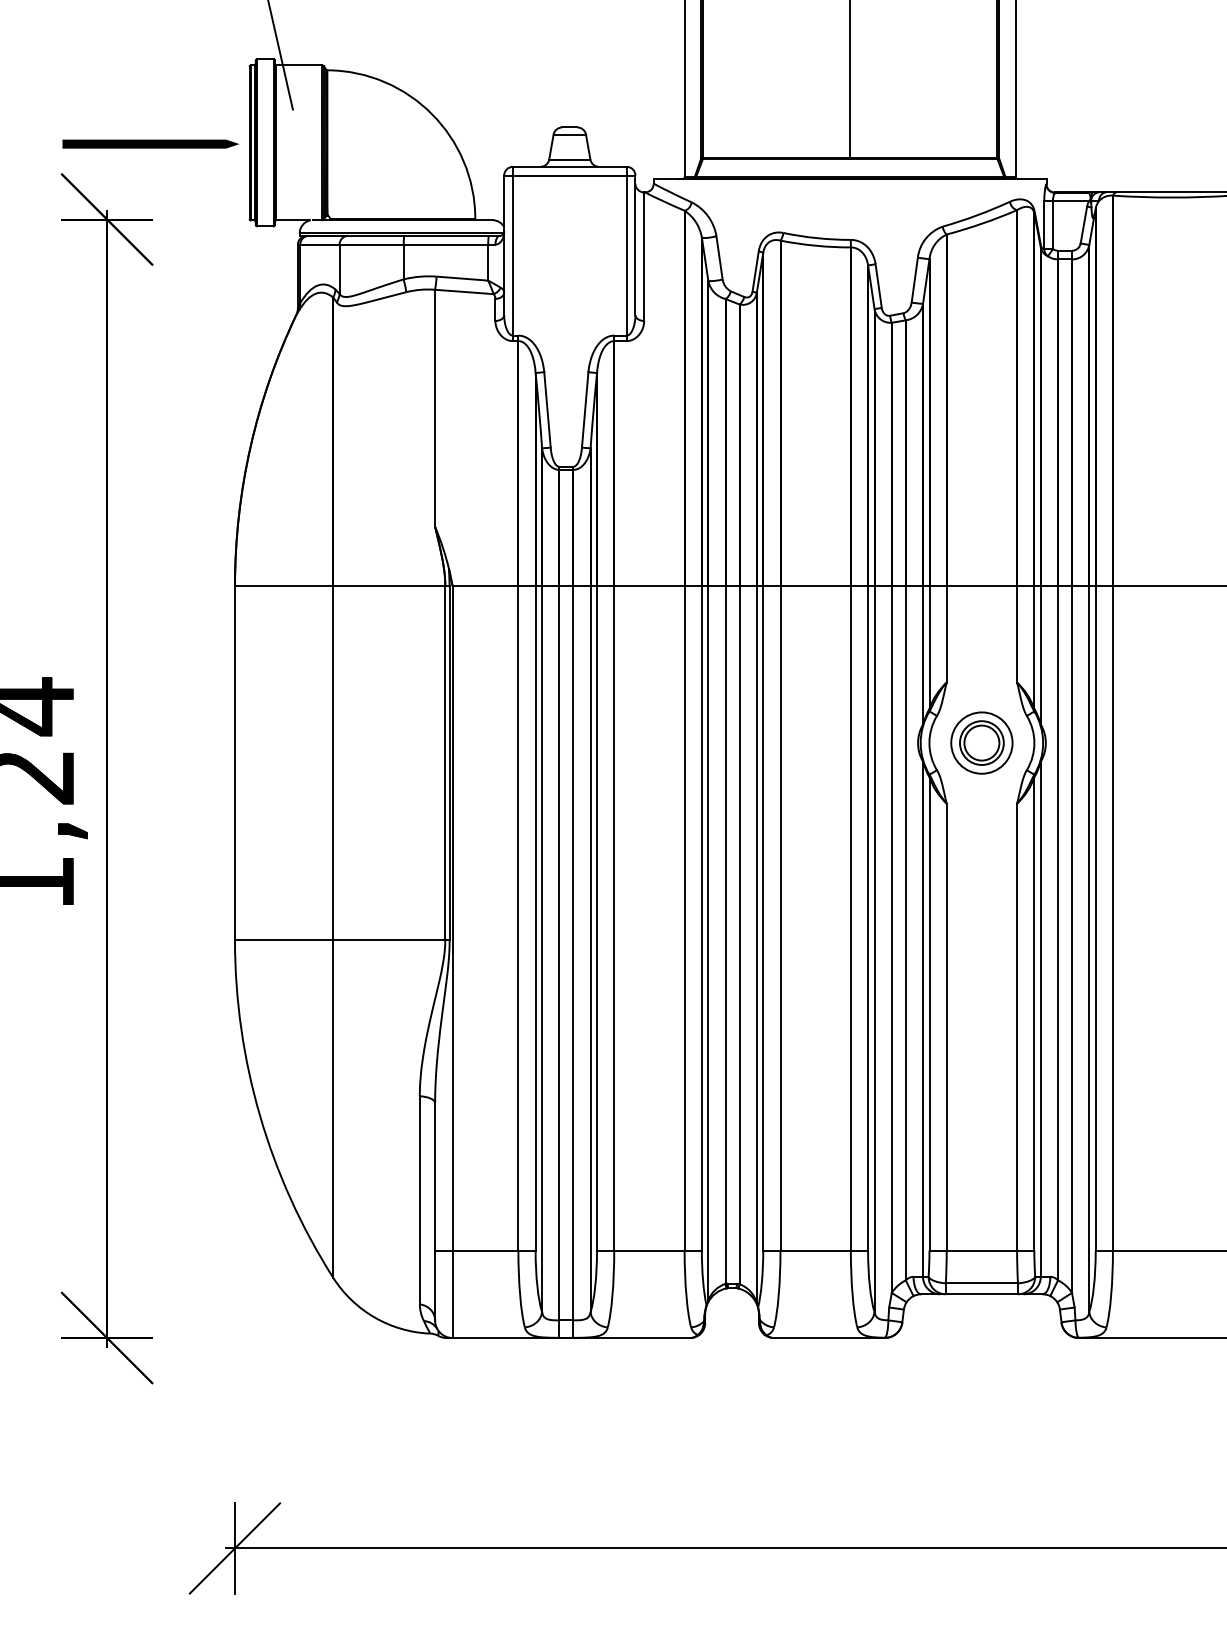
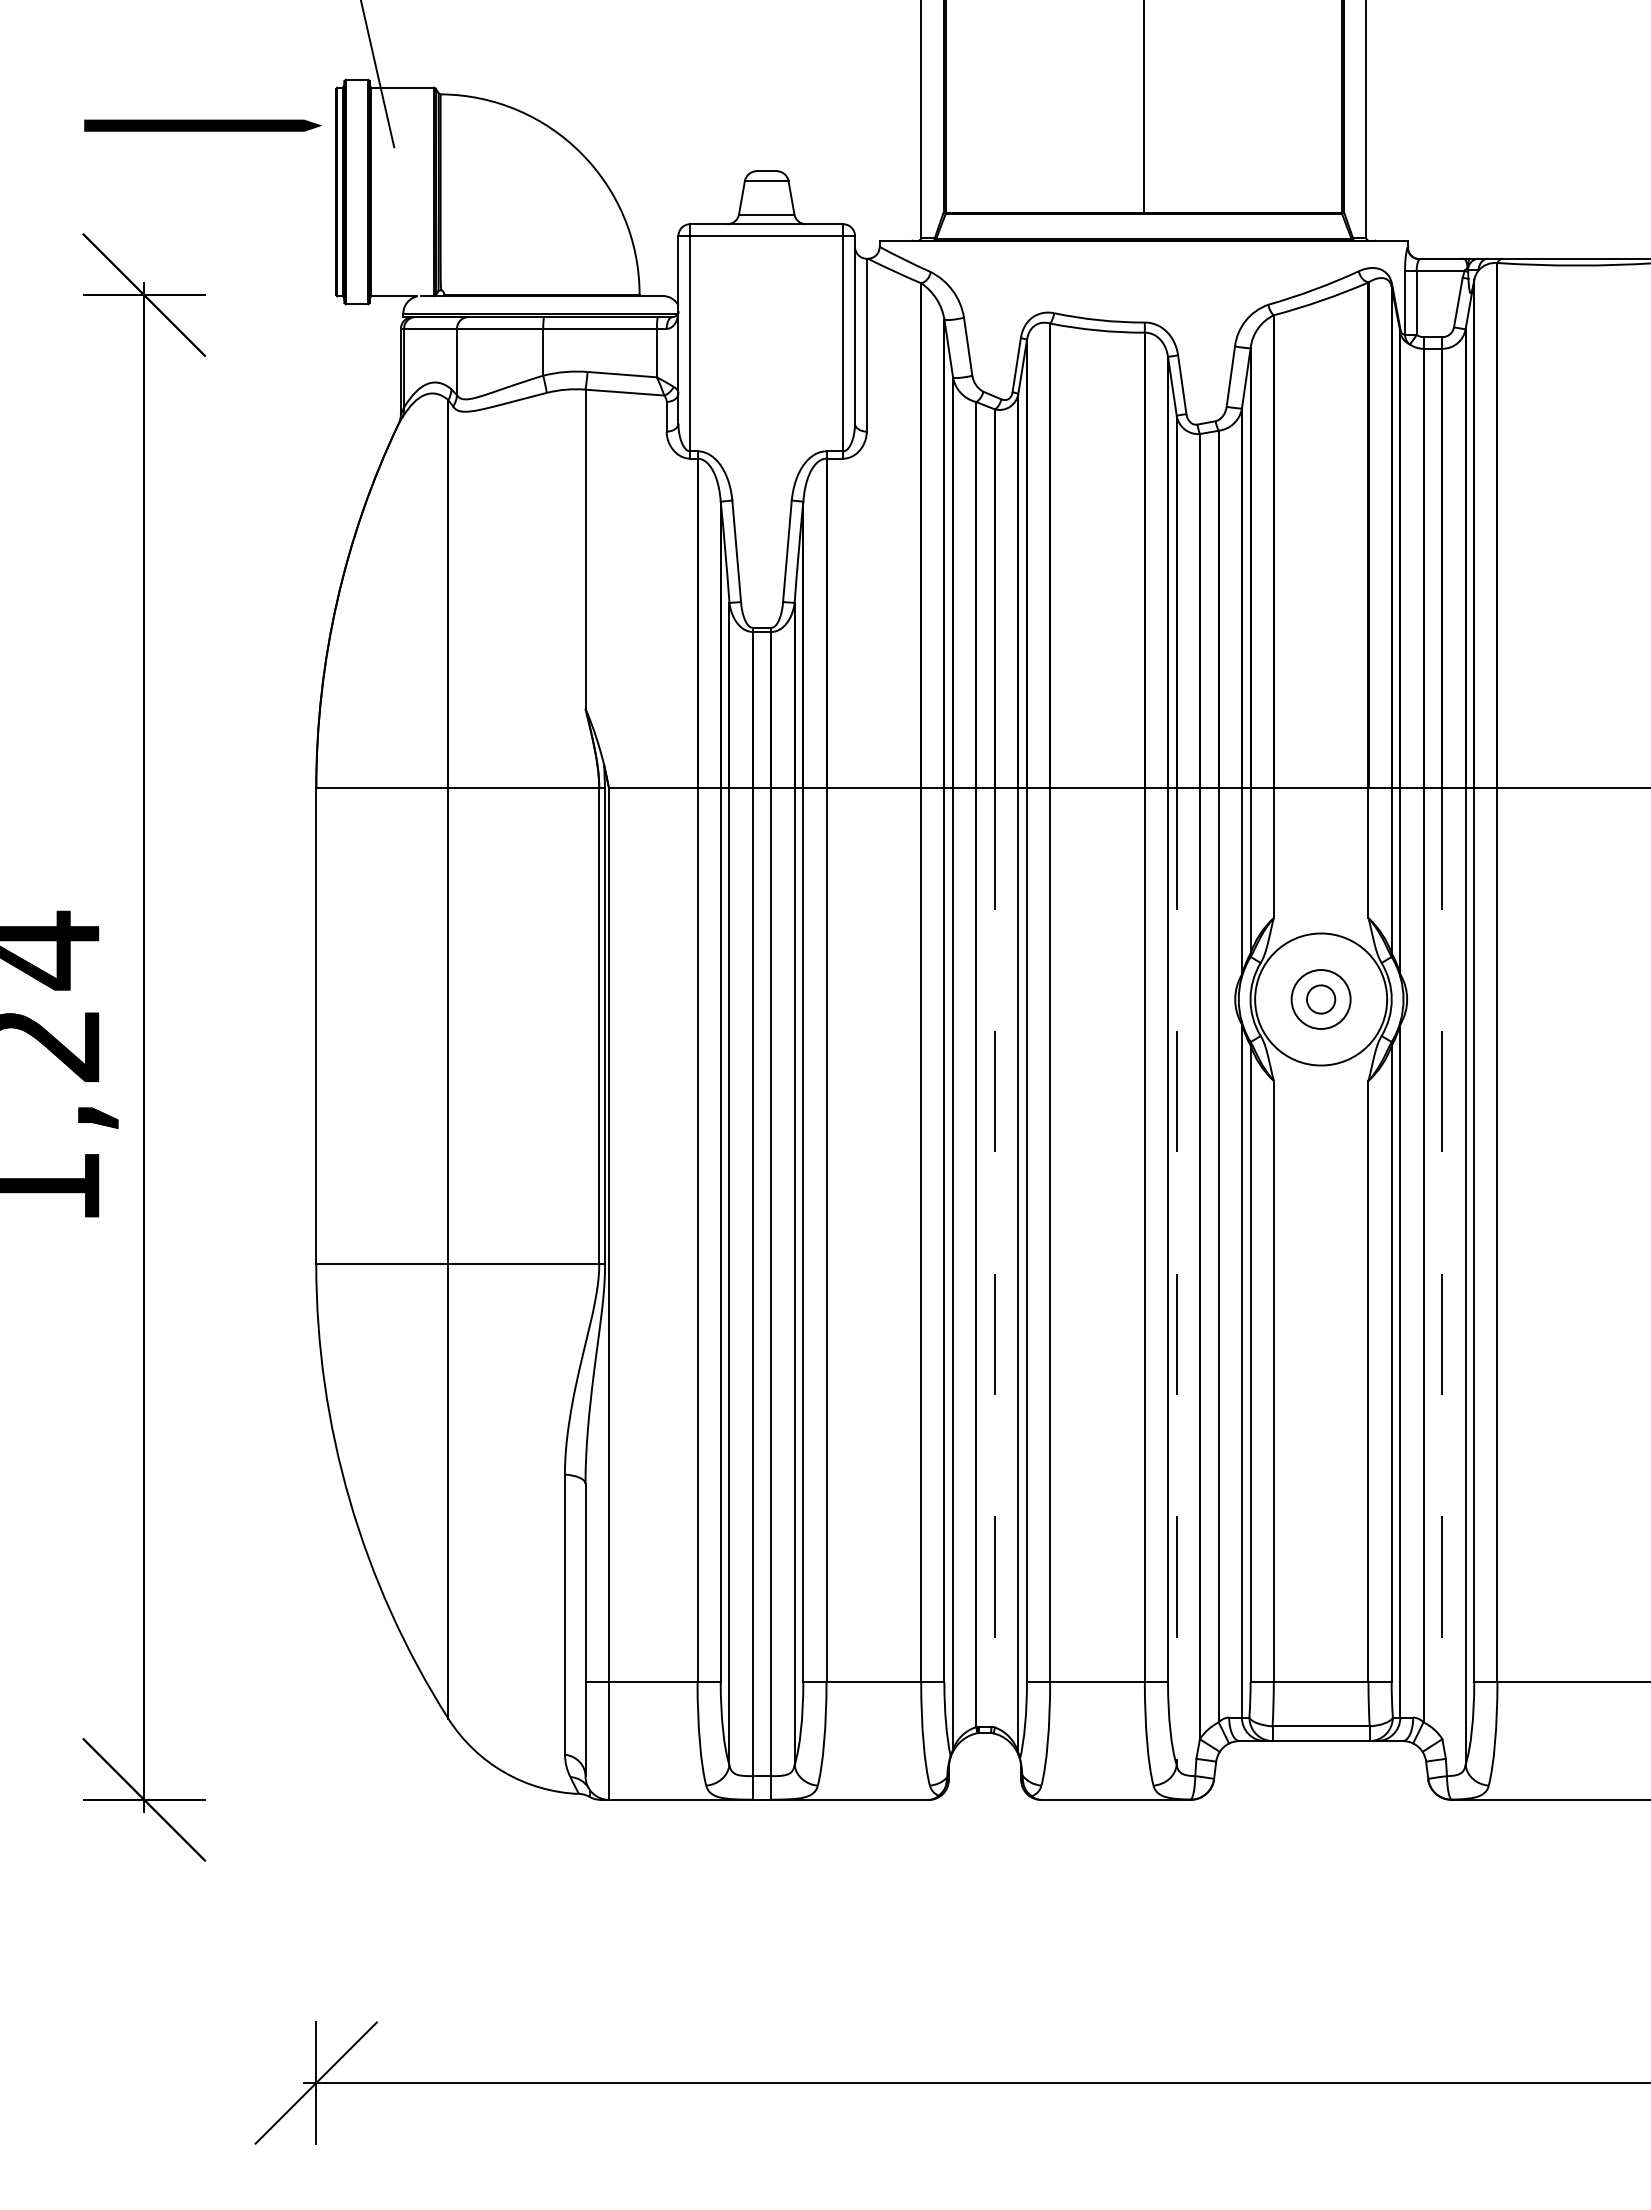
line: (150, 143) -> (202, 125), moved
circle: (981, 743) -> (1320, 999), size x0.6
circle: (981, 743) -> (1320, 999), size x1.6
line: (739, 934) -> (995, 1257), solid -> dashed
line: (1072, 940) -> (1442, 1264), solid -> dashed
line: (874, 949) -> (1176, 1277), solid -> dashed

